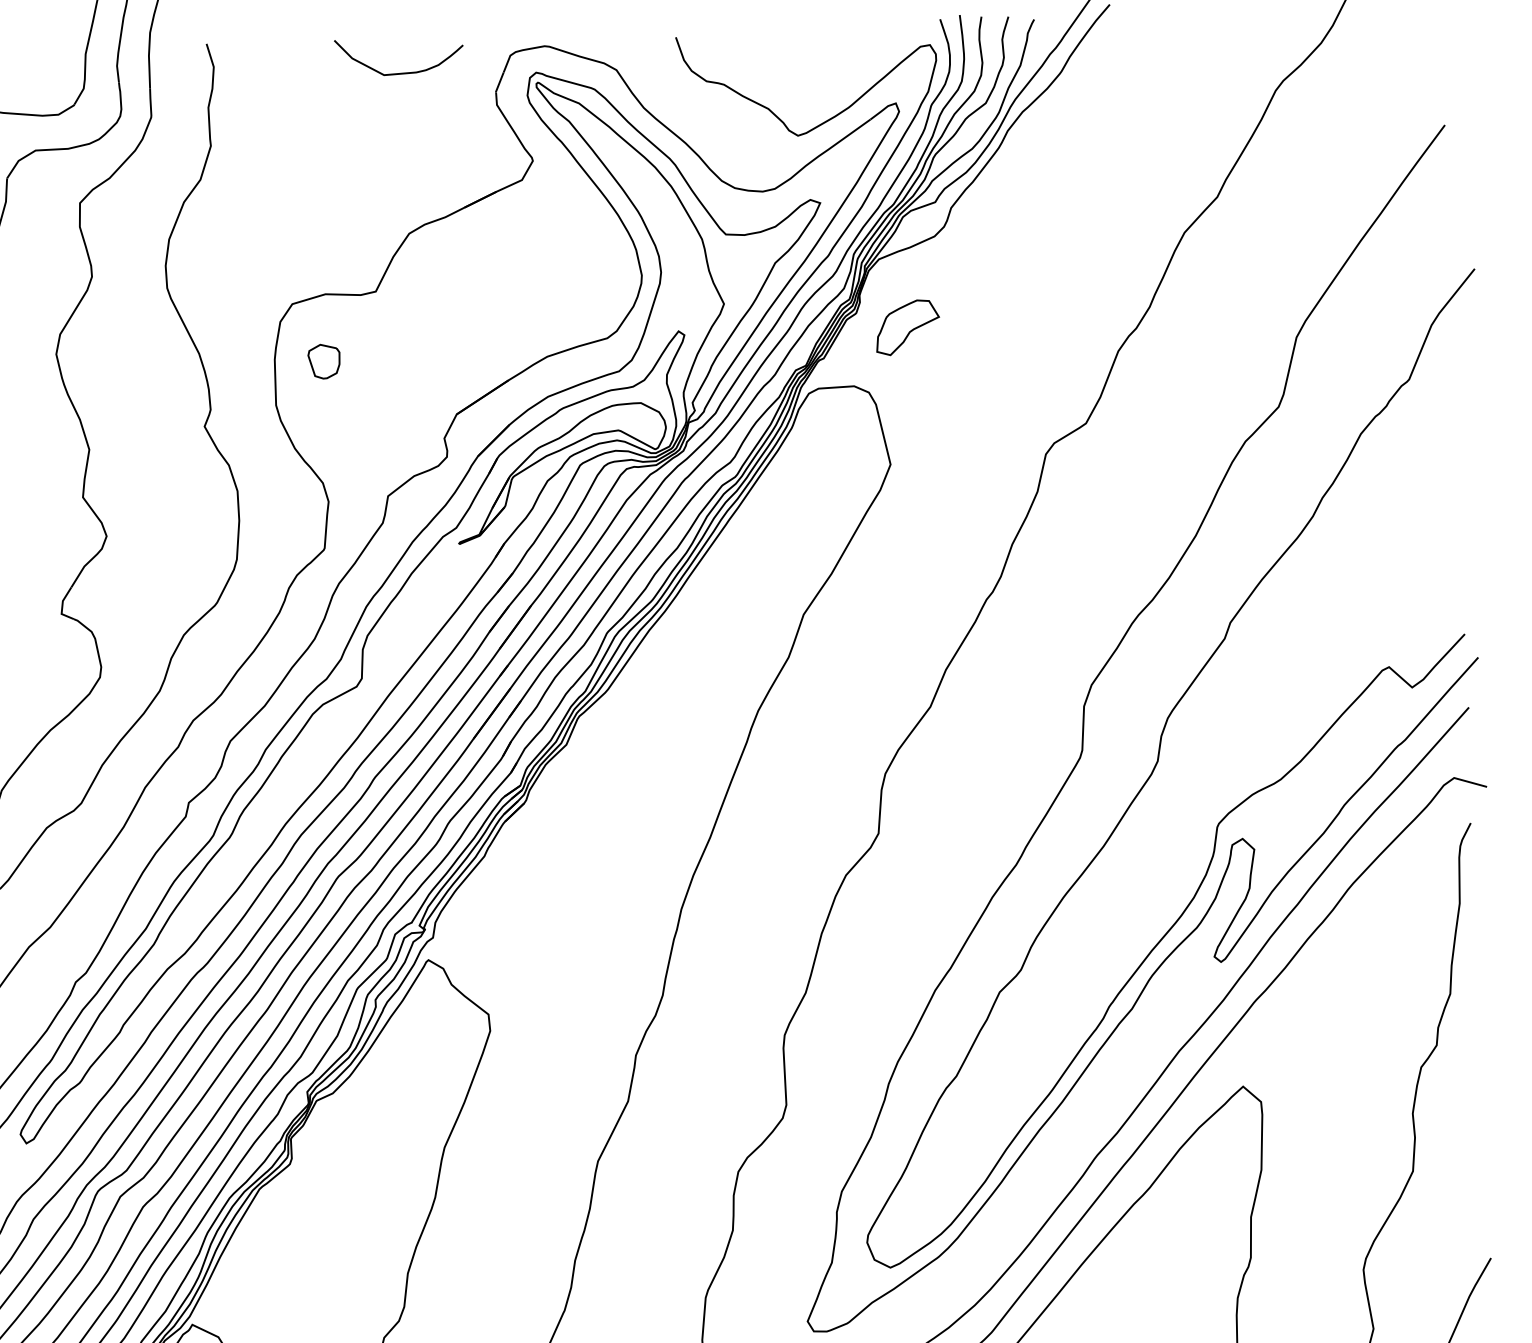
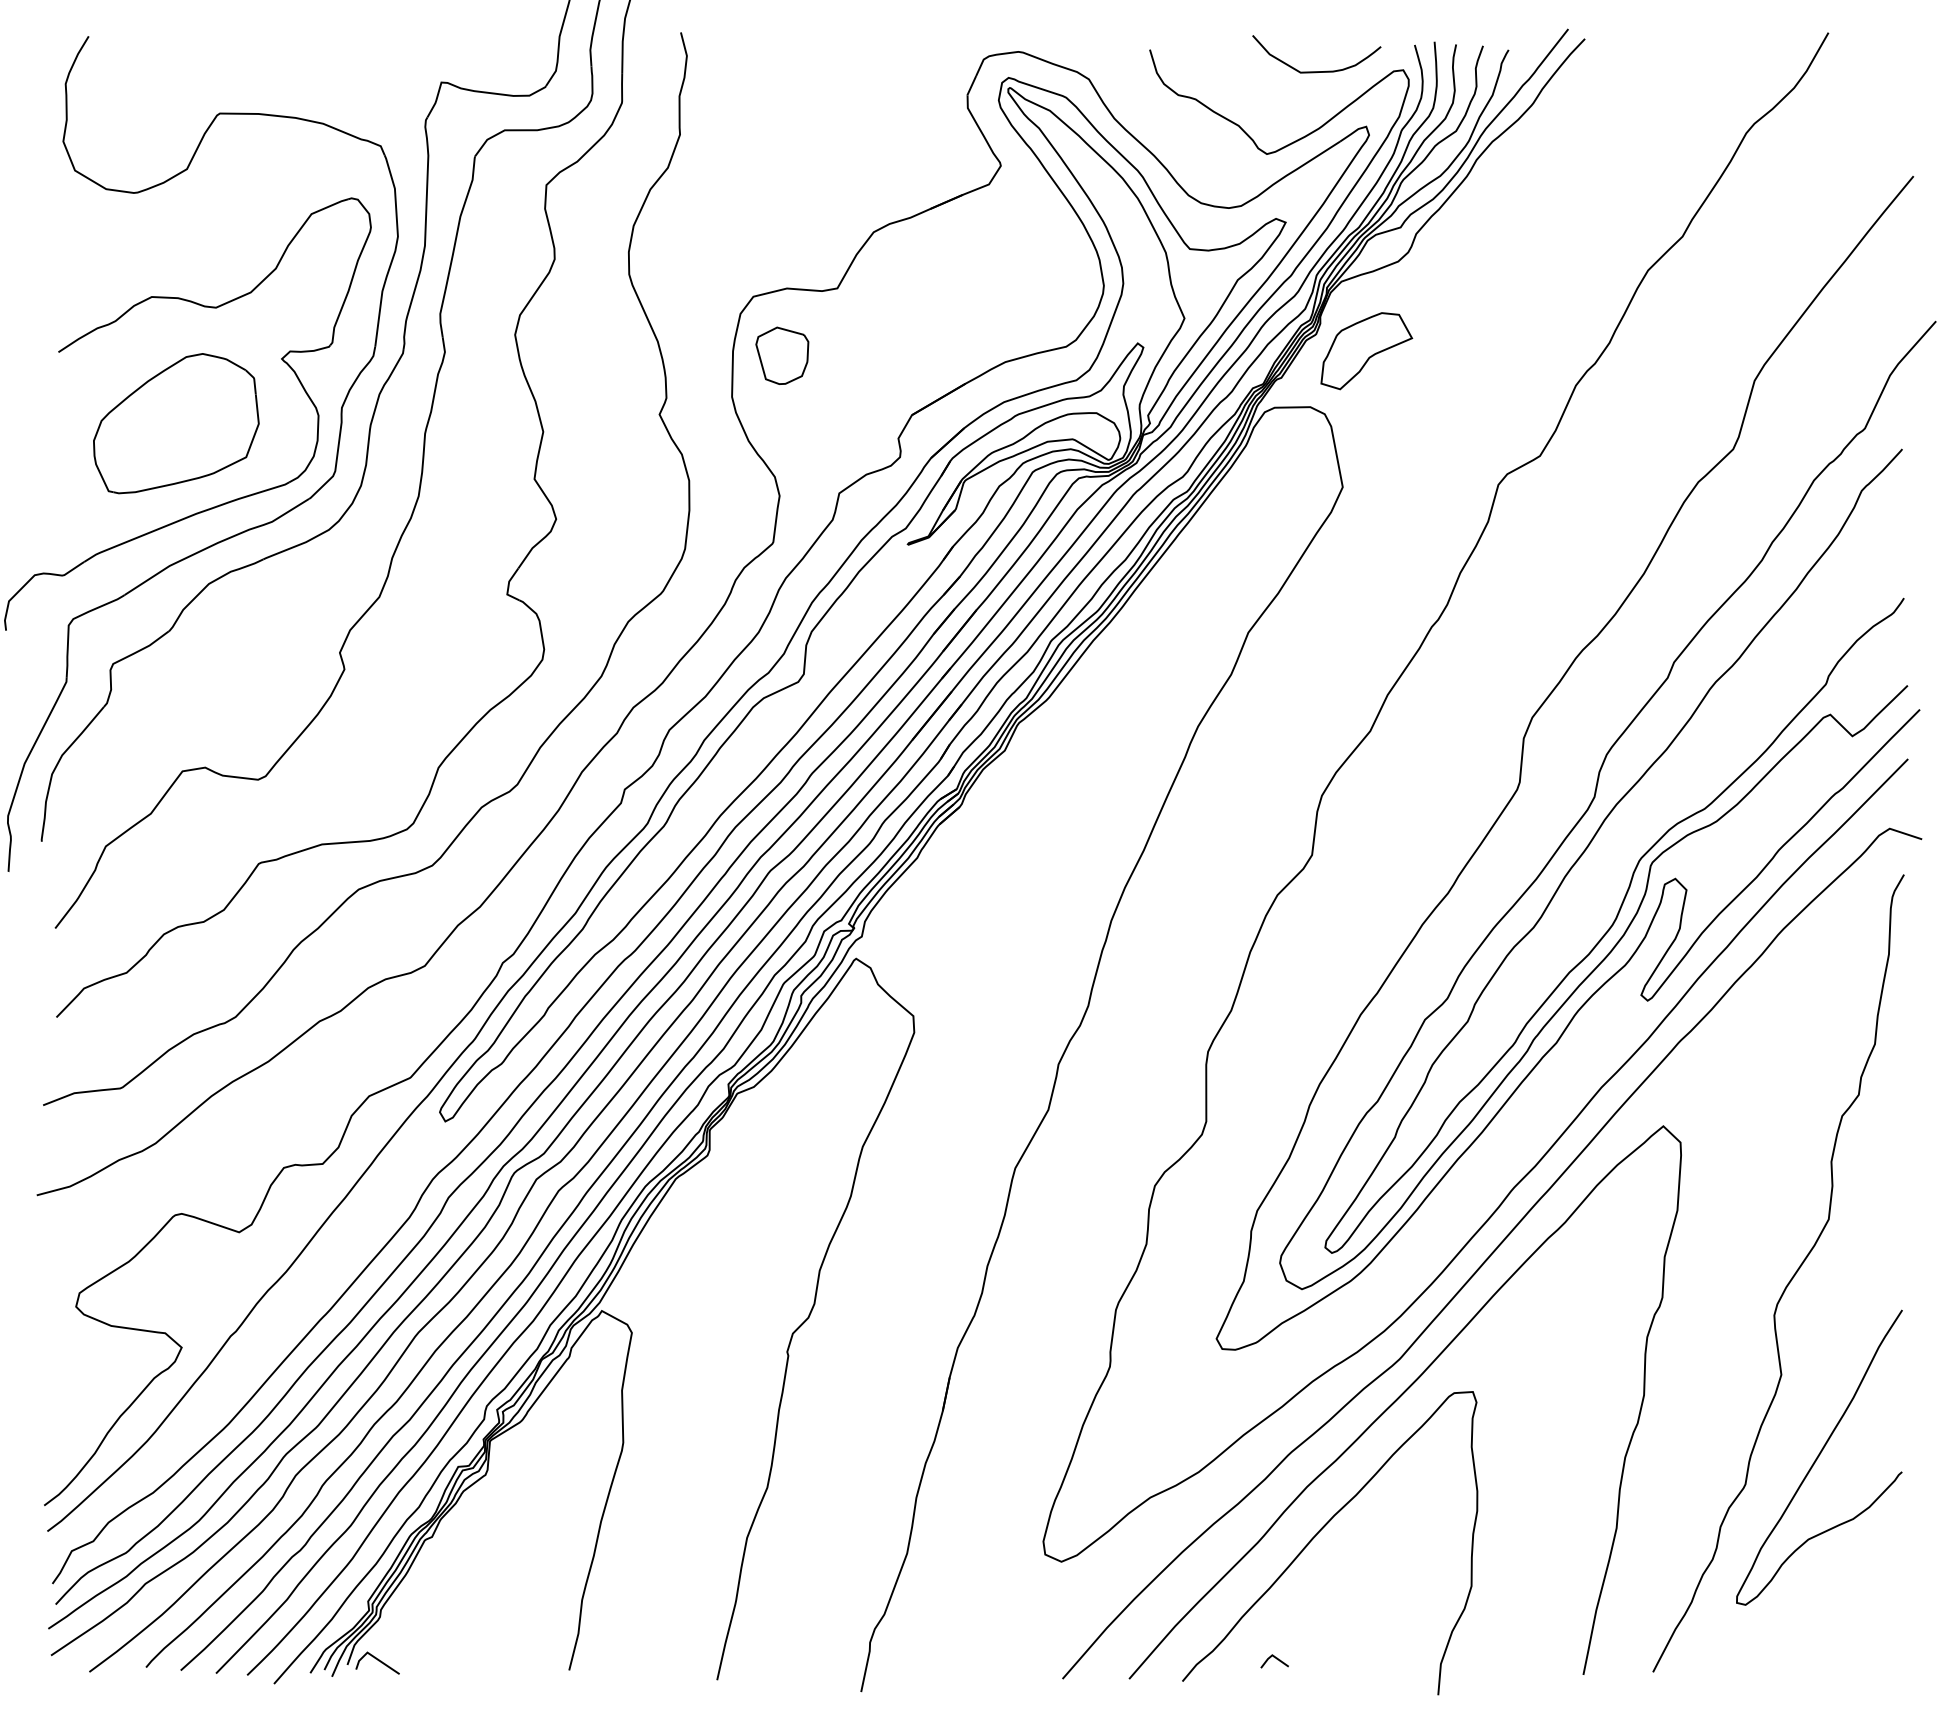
curve: (399, 73) -> (1316, 71), moved
part: (907, 327) -> (1366, 351), size x1.43
part: (324, 361) -> (782, 355), size x1.67
curve: (1159, 802) -> (1594, 838), added

